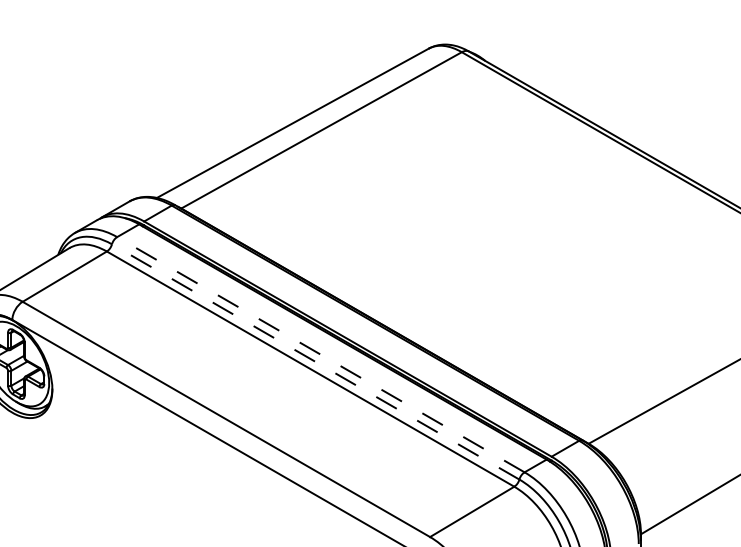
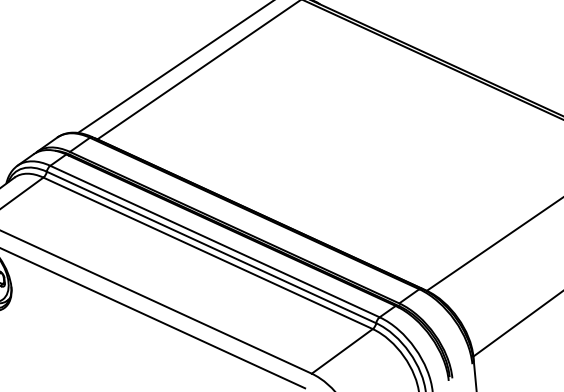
line: (320, 354) -> (214, 241), dashed -> solid
line: (315, 361) -> (211, 247), dashed -> solid

